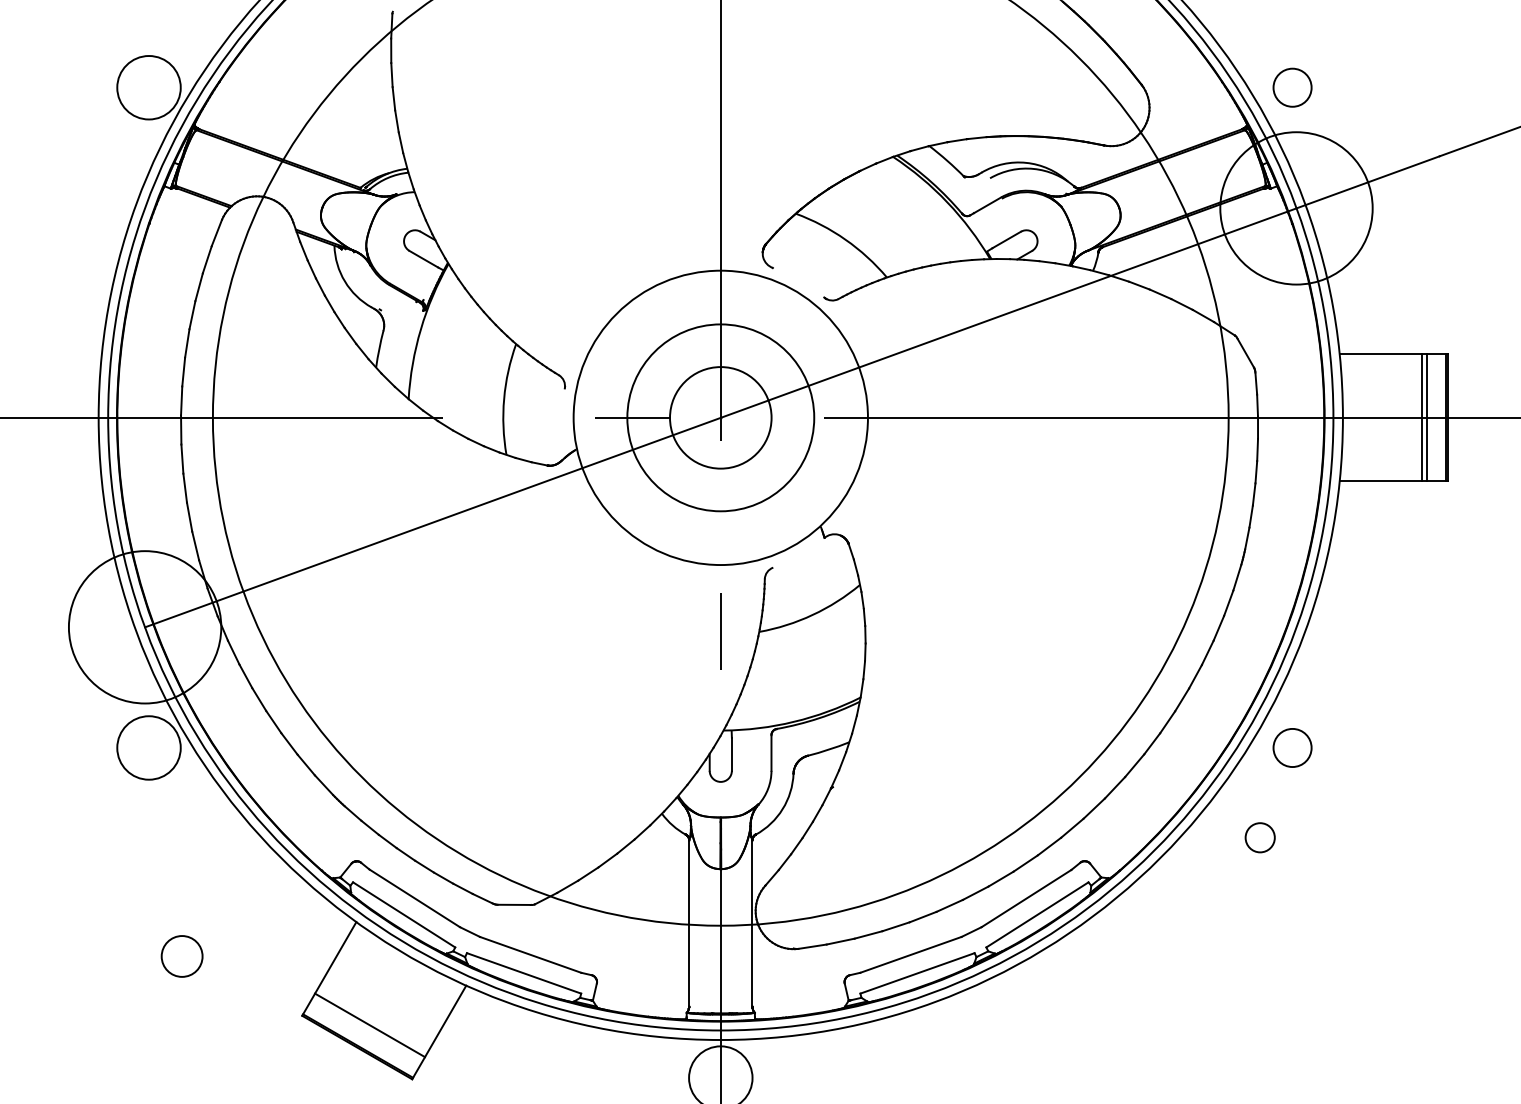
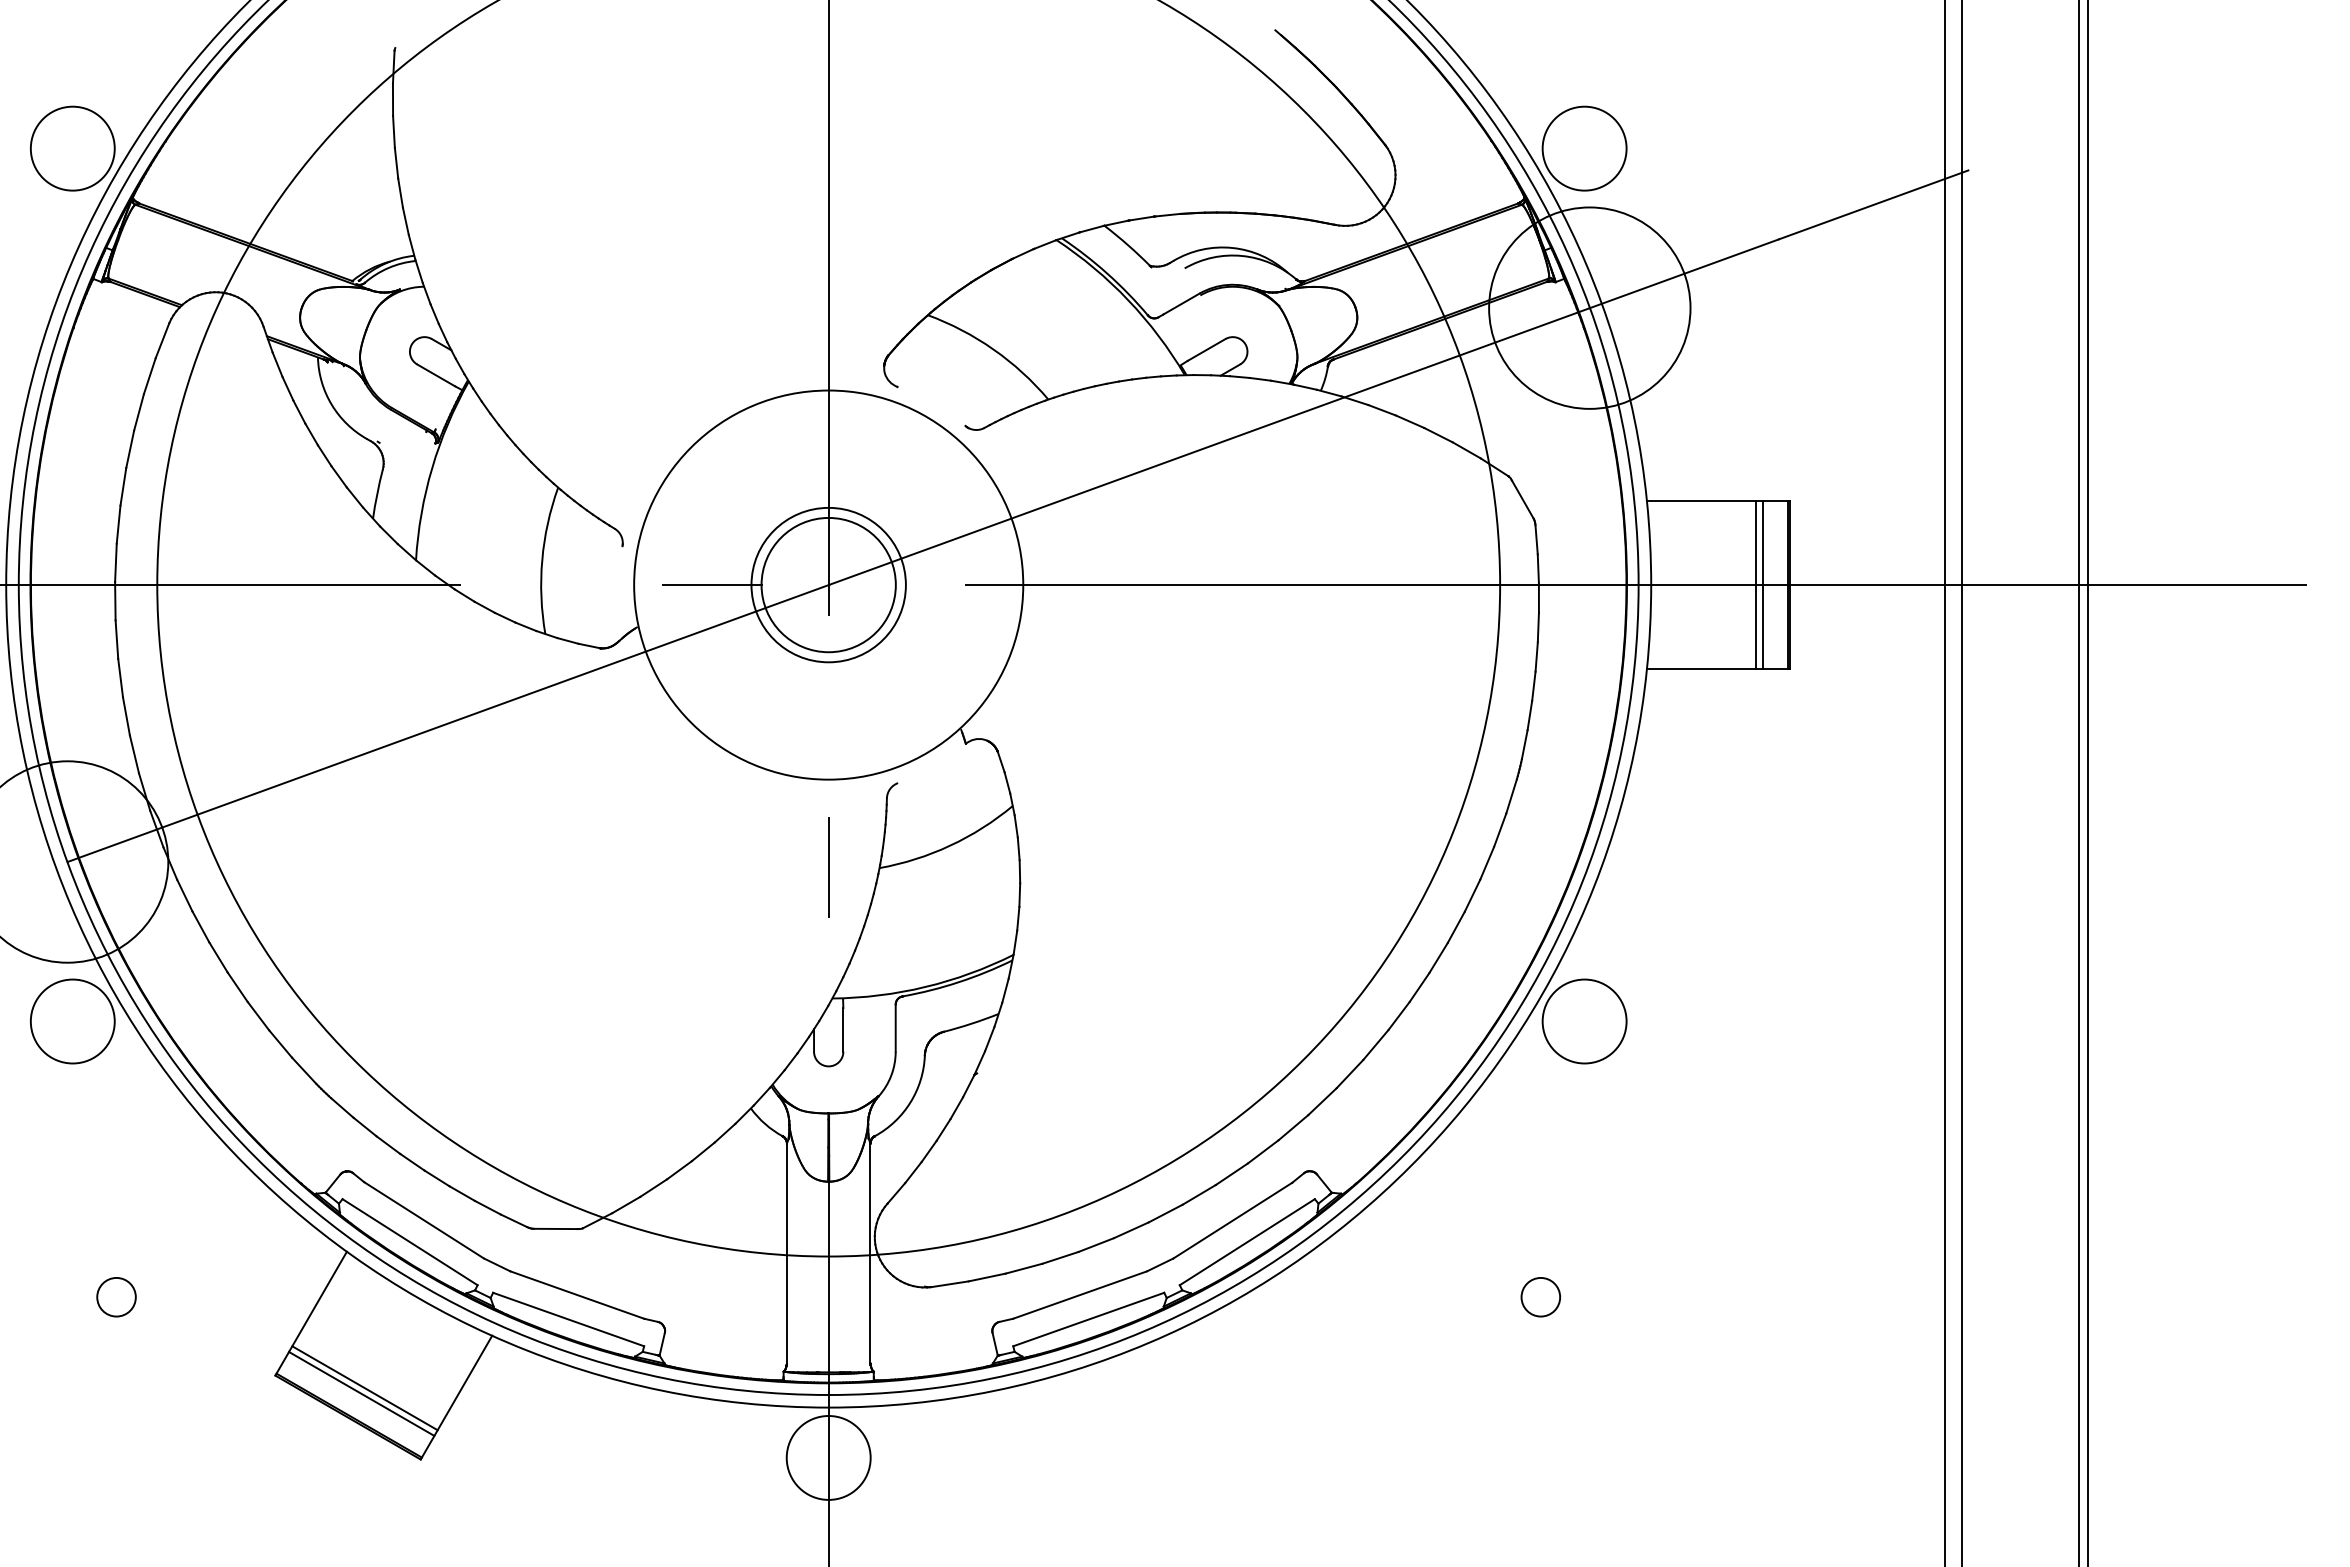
circle: (1292, 87) -> (1584, 148), size x1.67
circle: (720, 417) -> (828, 584), size x0.62
circle: (1292, 747) -> (1584, 1021), size x1.67
circle: (1259, 837) -> (1540, 1297), moved
circle: (182, 956) -> (116, 1297), size x0.71
line: (367, 1029) -> (361, 1393), added

